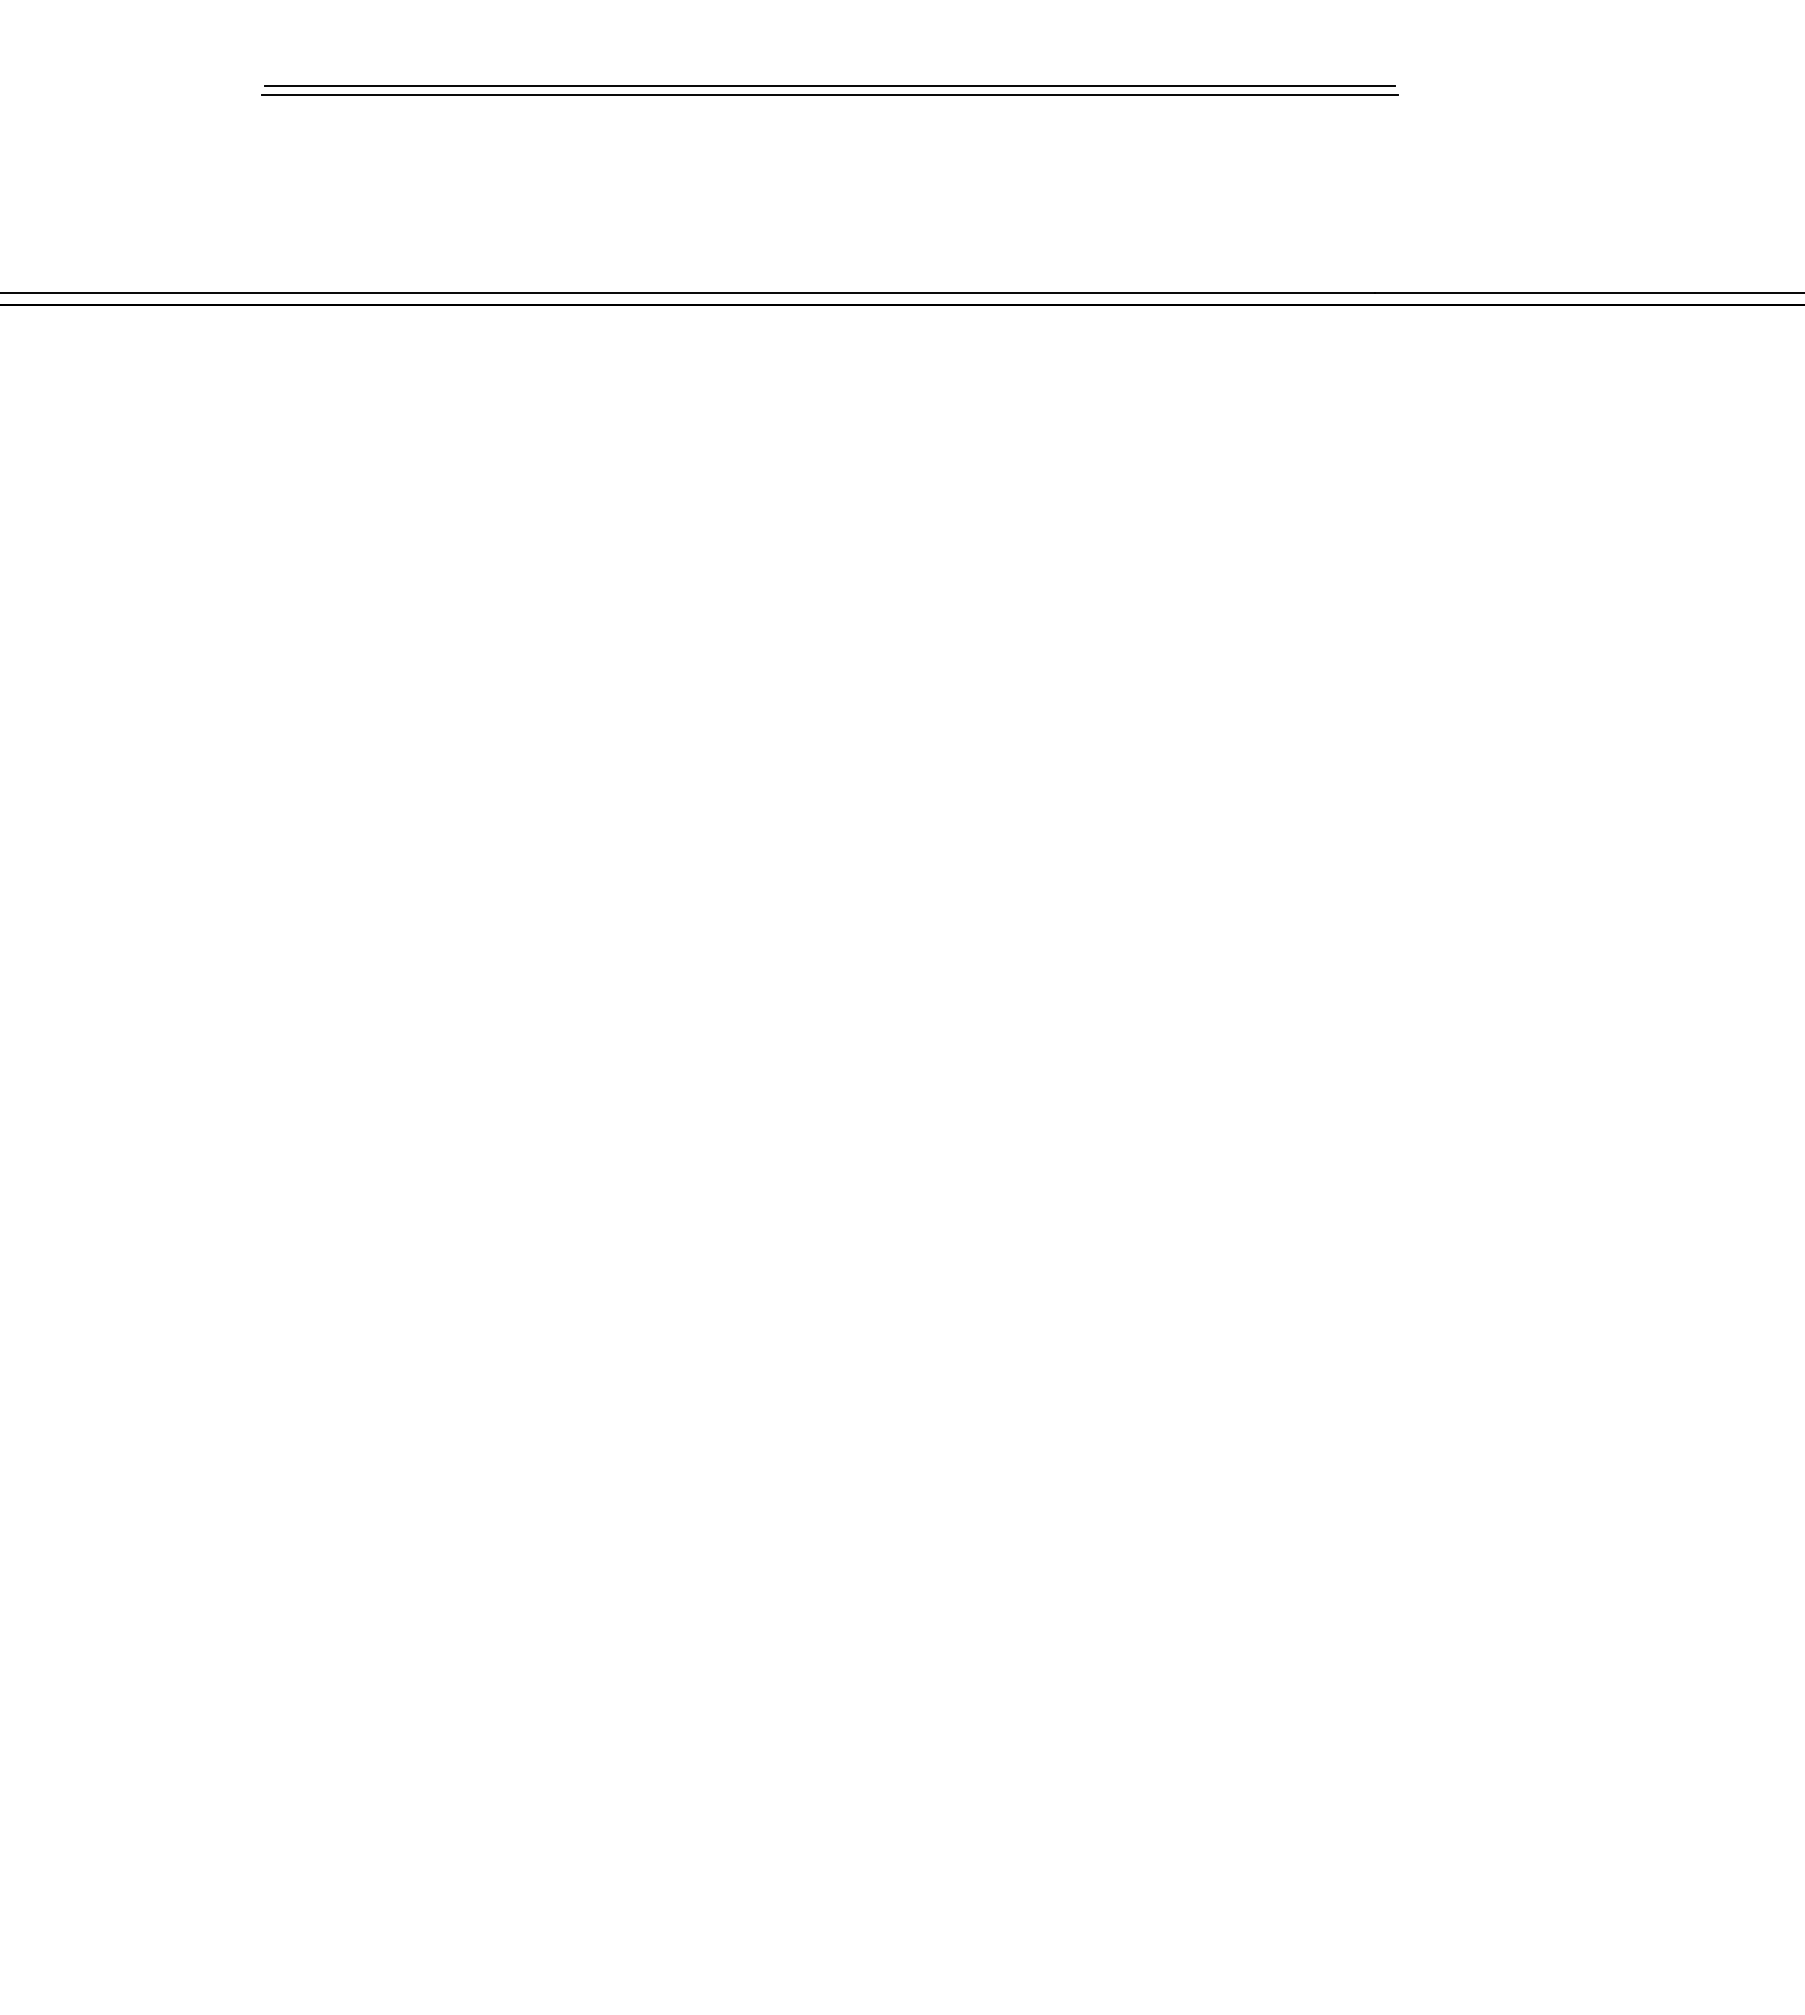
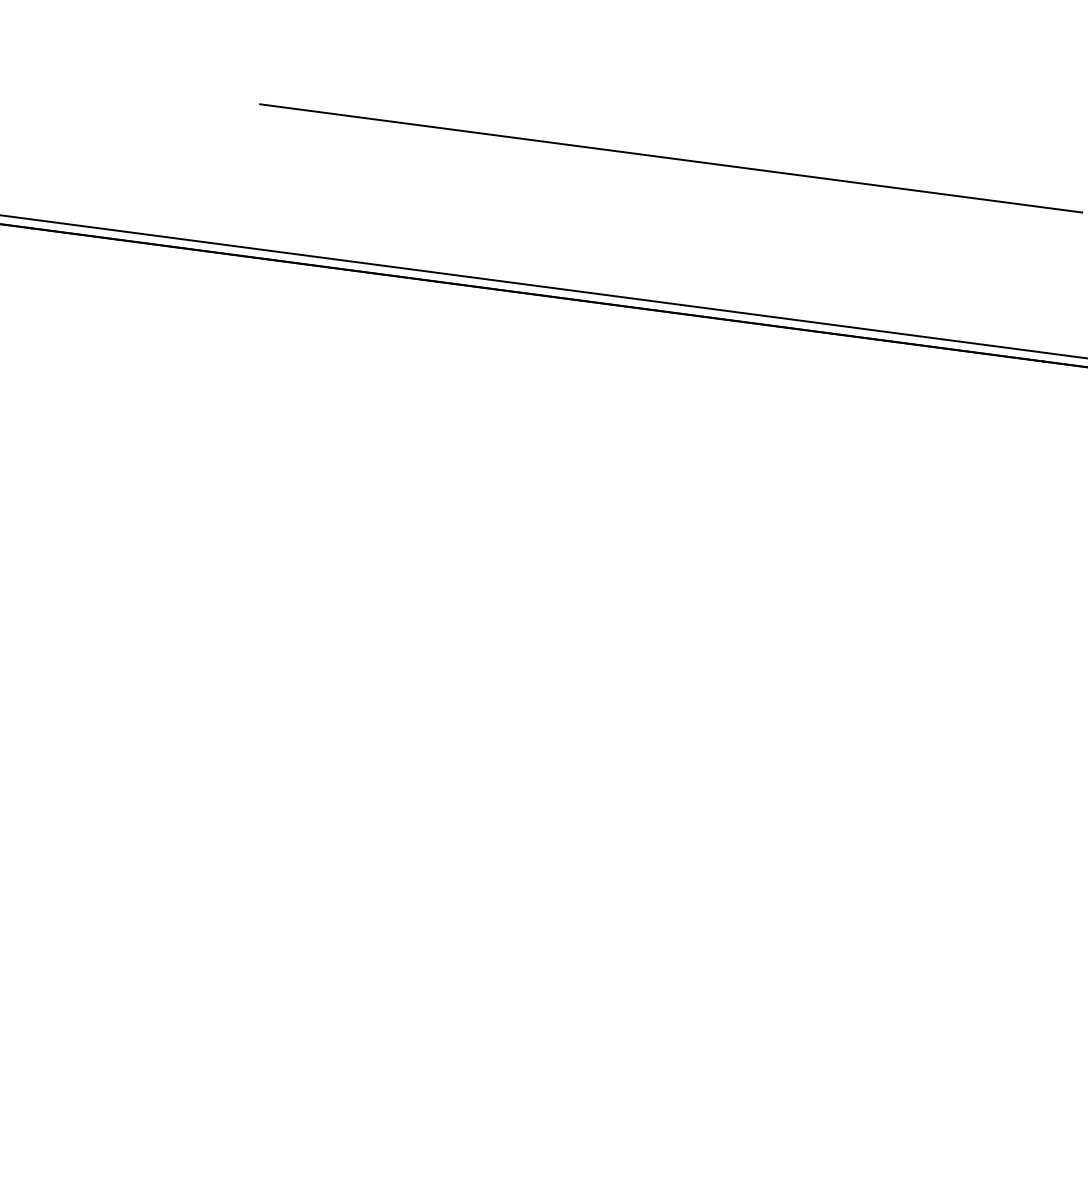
line: (829, 86) -> (671, 151), removed

